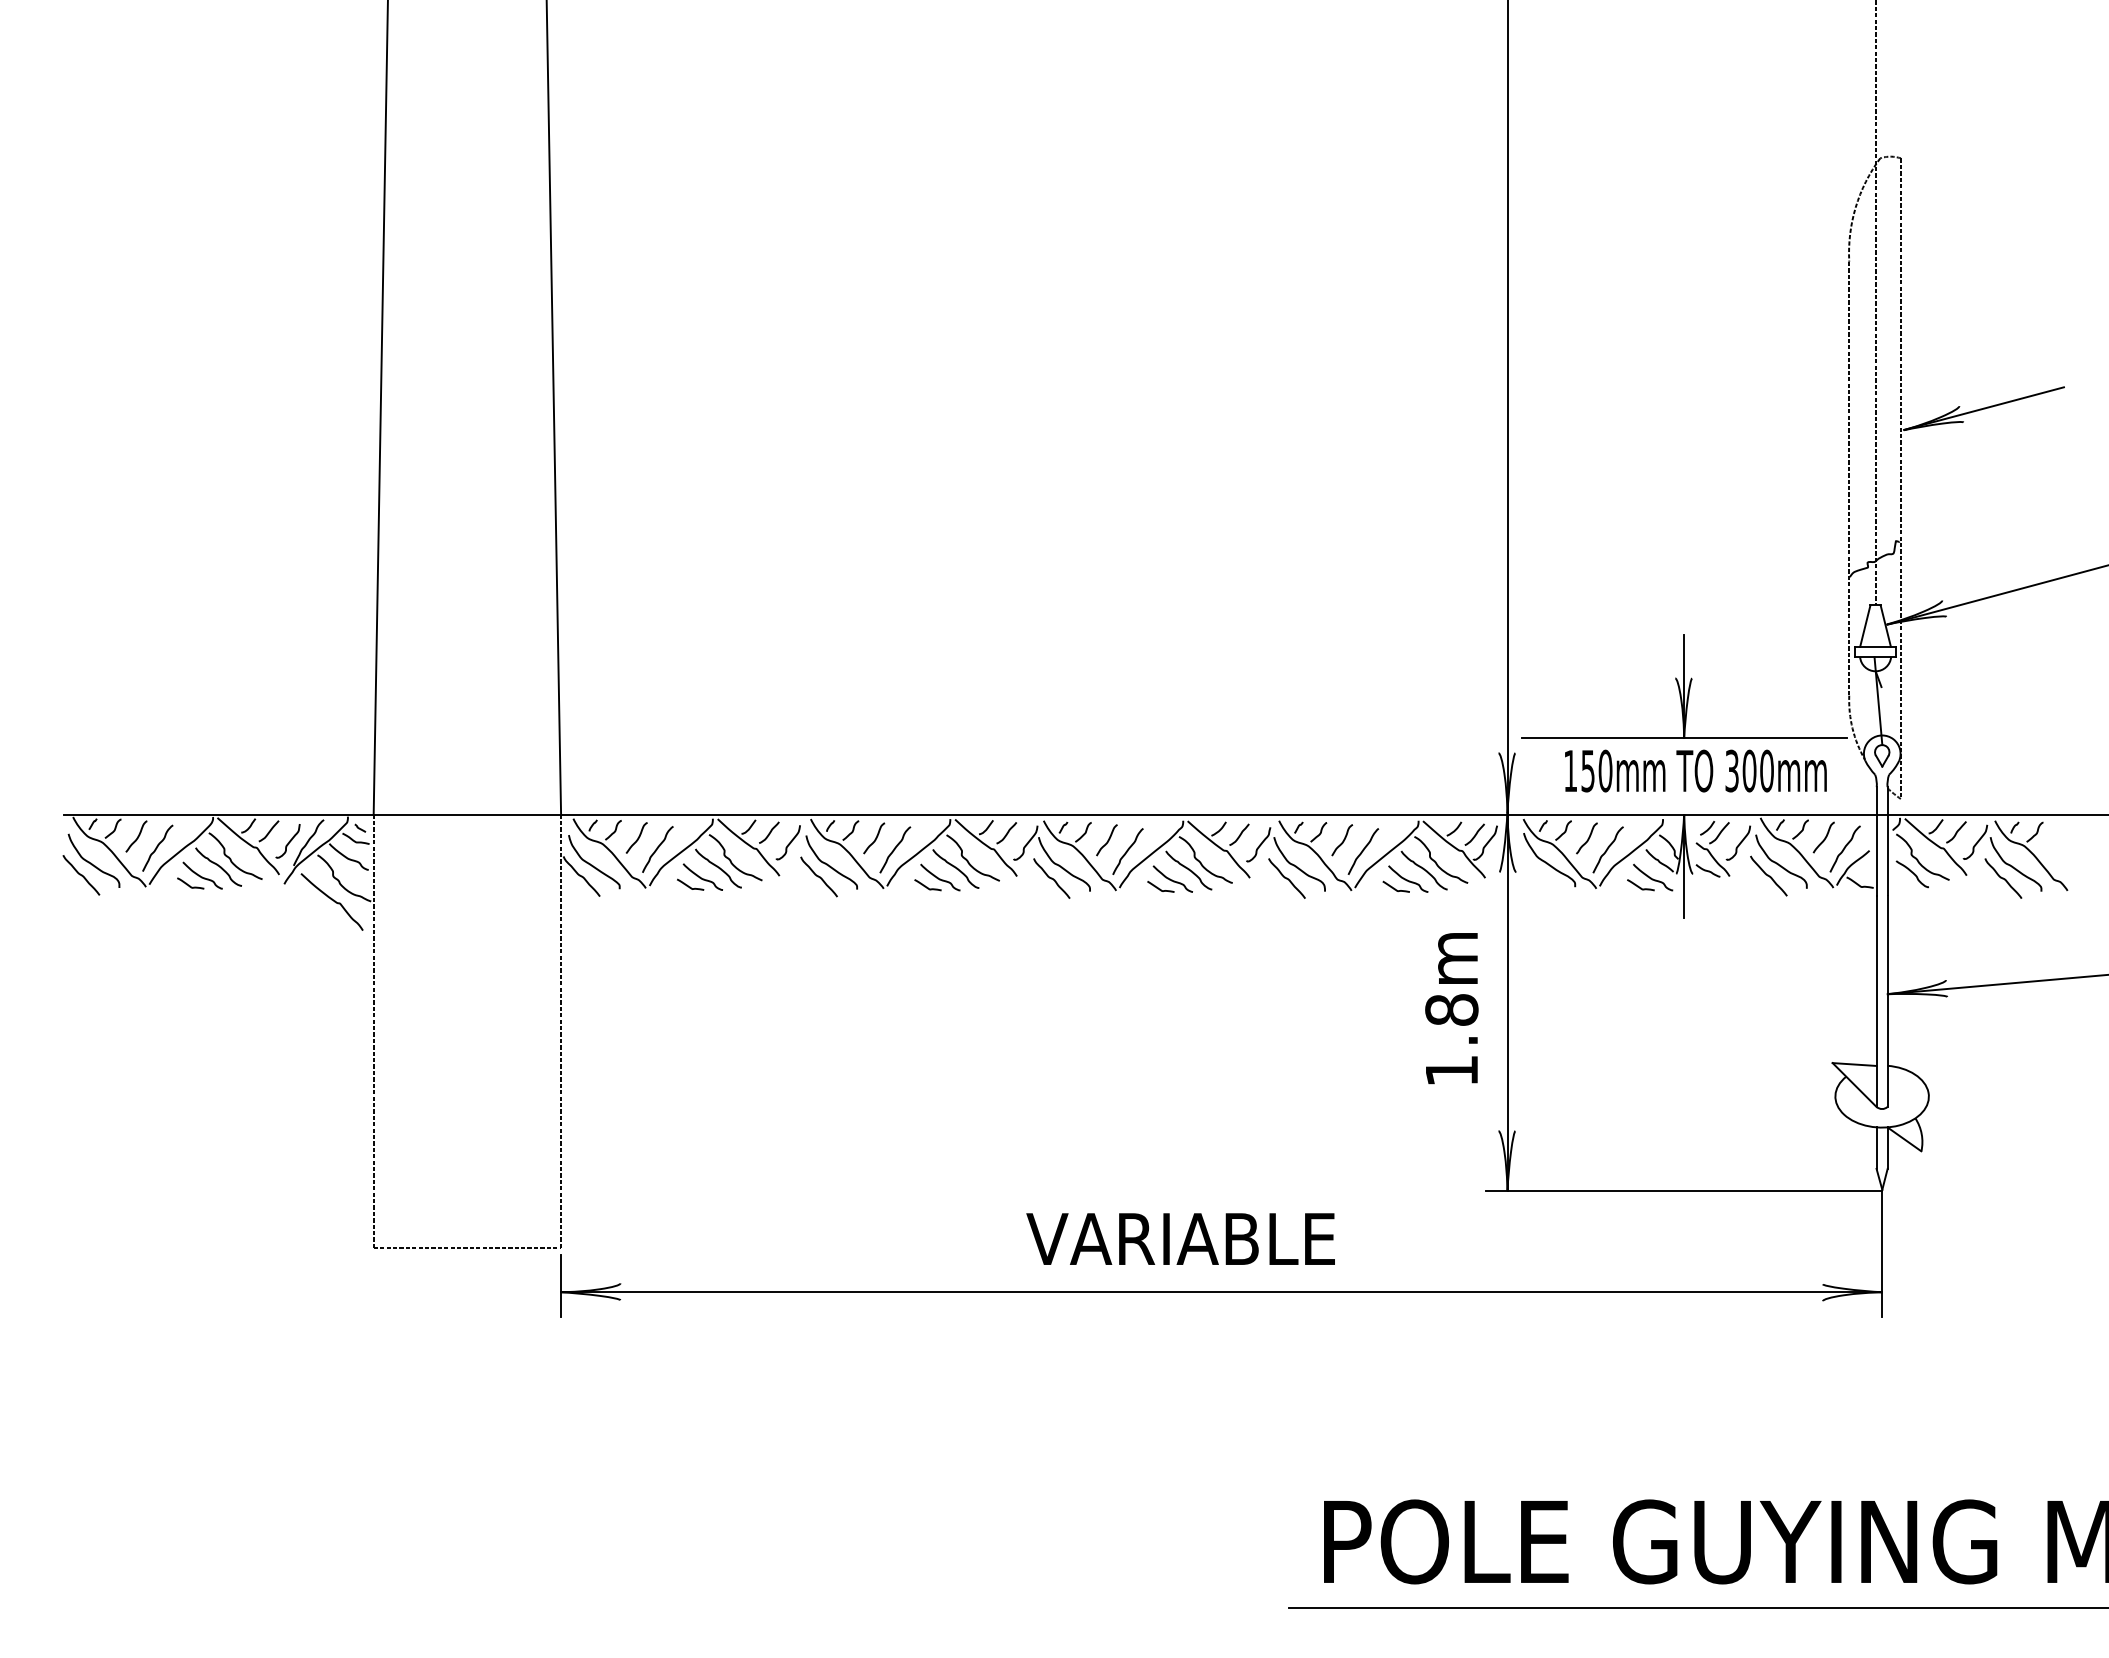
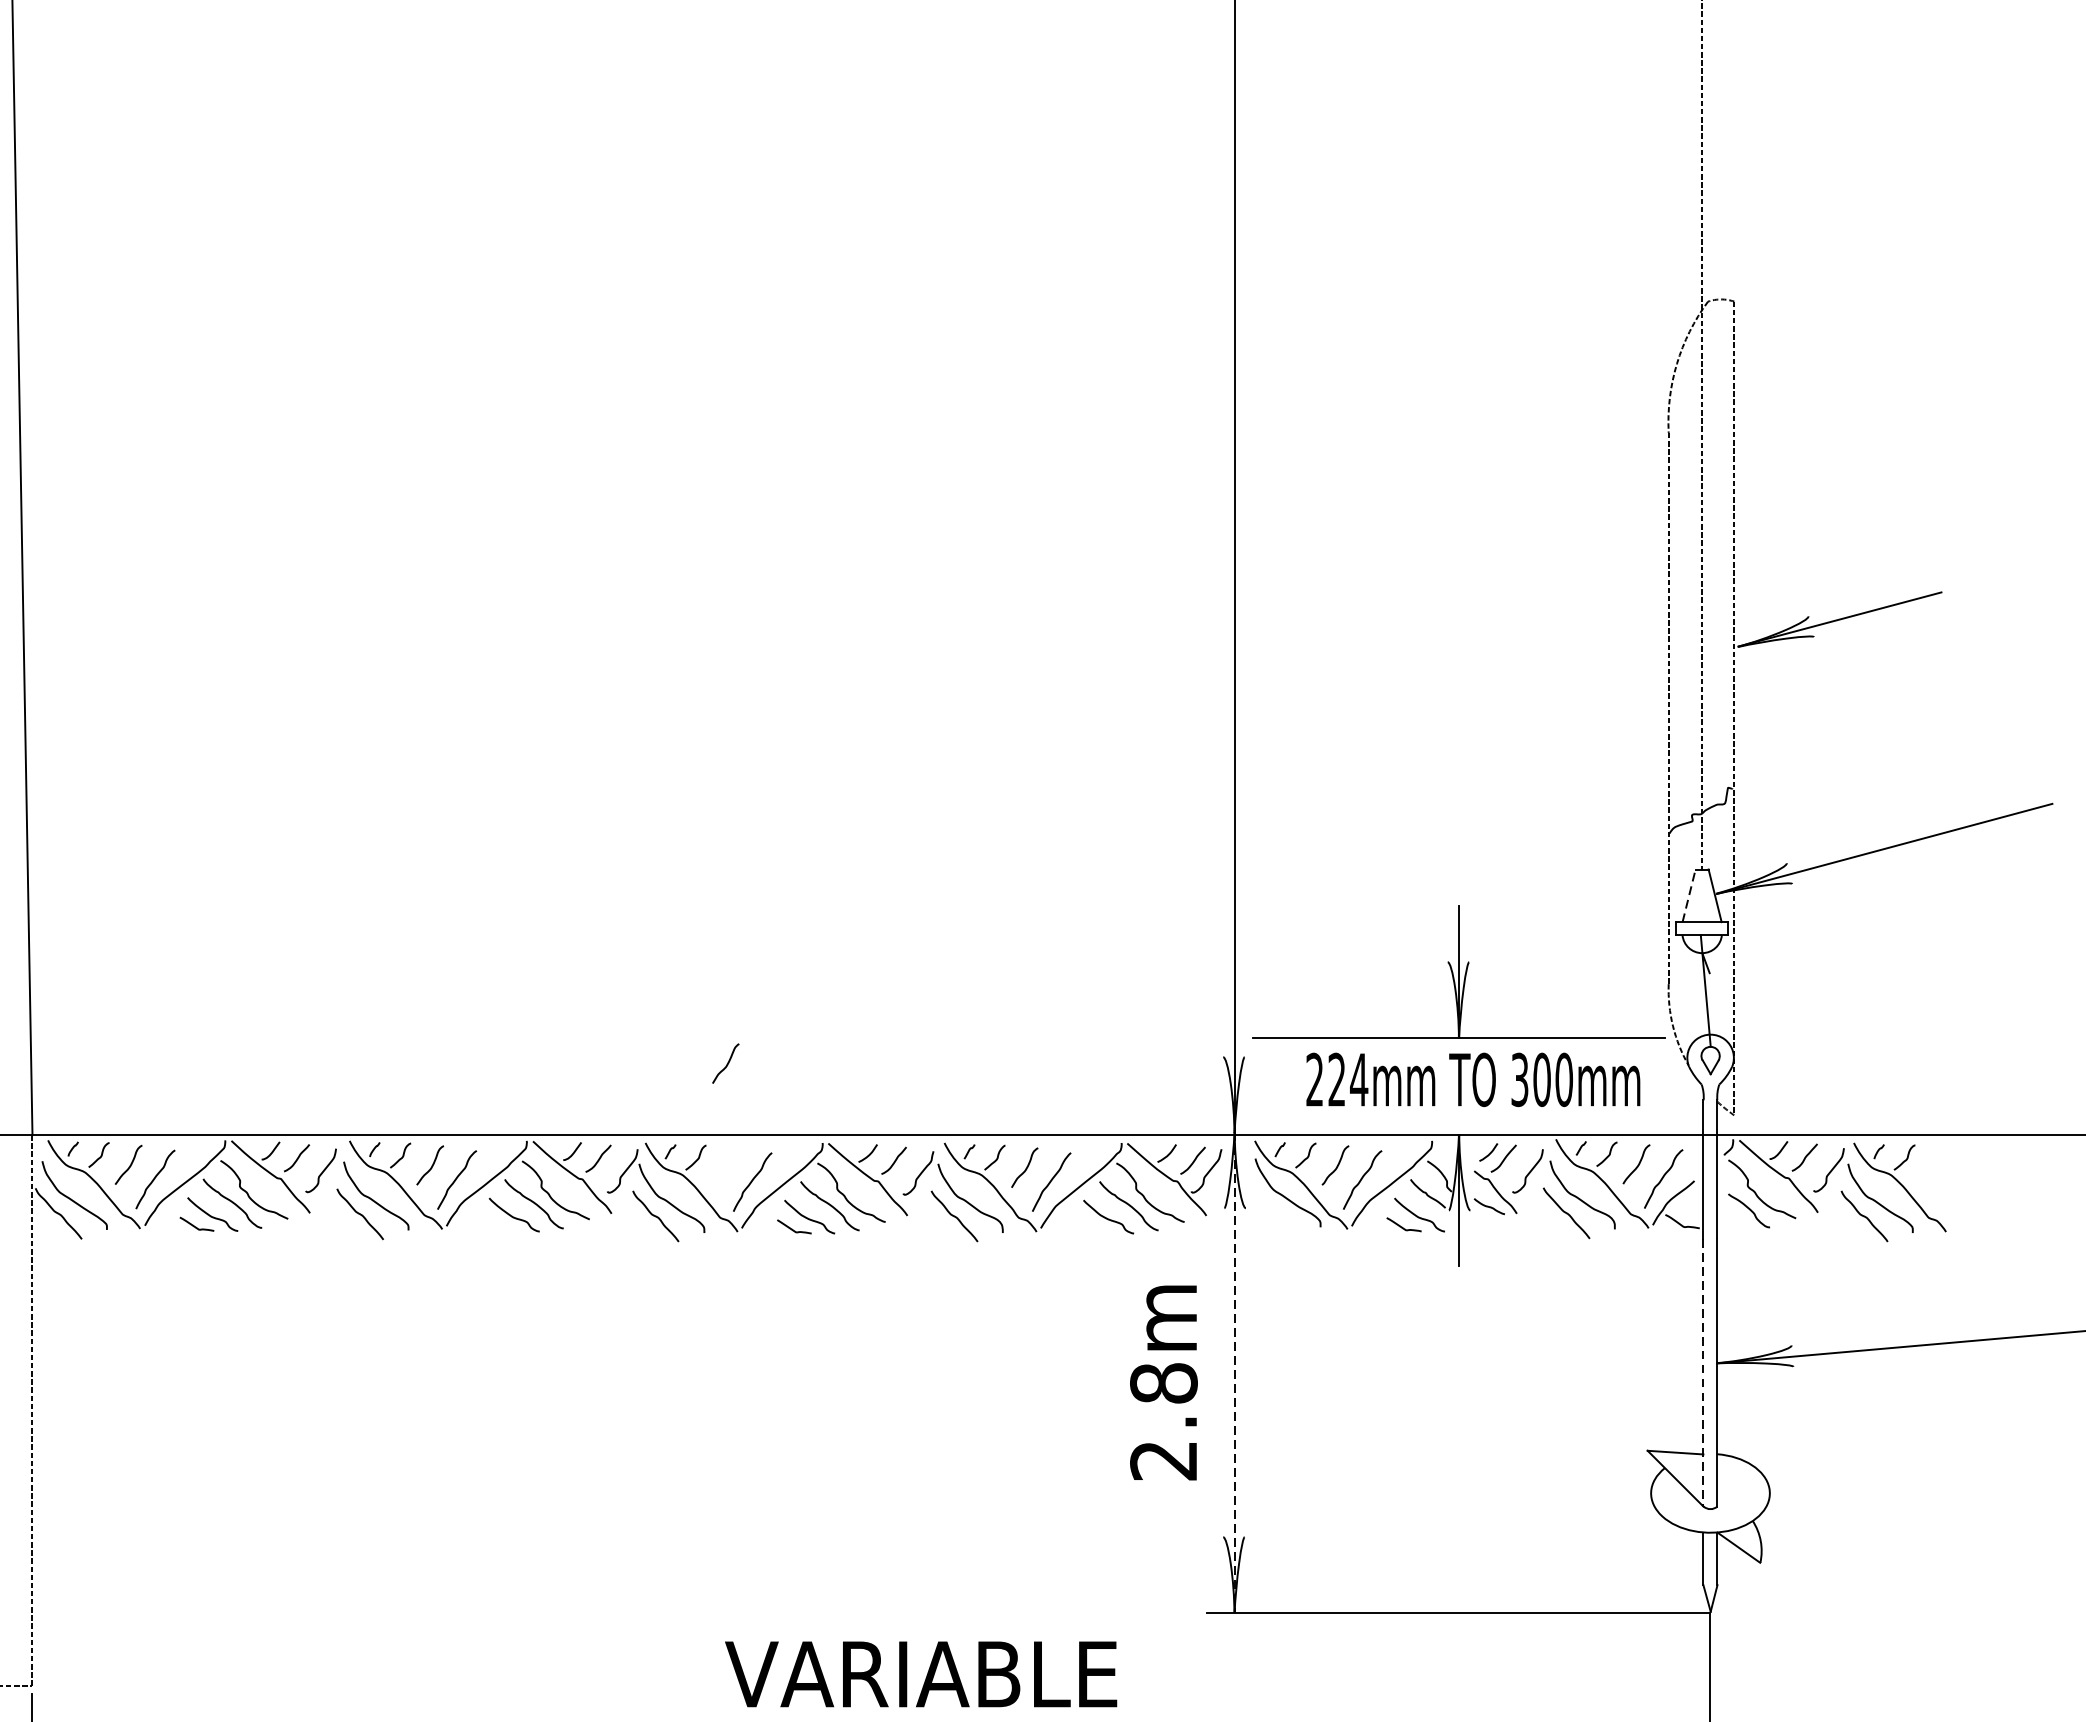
line: (1865, 625) -> (1689, 894), solid -> dashed
text: (1588, 770) -> (1337, 1079), 150mm -> 224mm
curve: (1107, 840) -> (726, 1063), moved
curve: (927, 886) -> (497, 1226), removed
curve: (1394, 887) -> (1091, 1227), removed
line: (1507, 1002) -> (1234, 1373), solid -> dashed
line: (1876, 1002) -> (1703, 1373), solid -> dashed
text: (1451, 1071) -> (1163, 1461), 1.8m -> 2.8m
text: (1180, 1238) -> (920, 1673), moved

